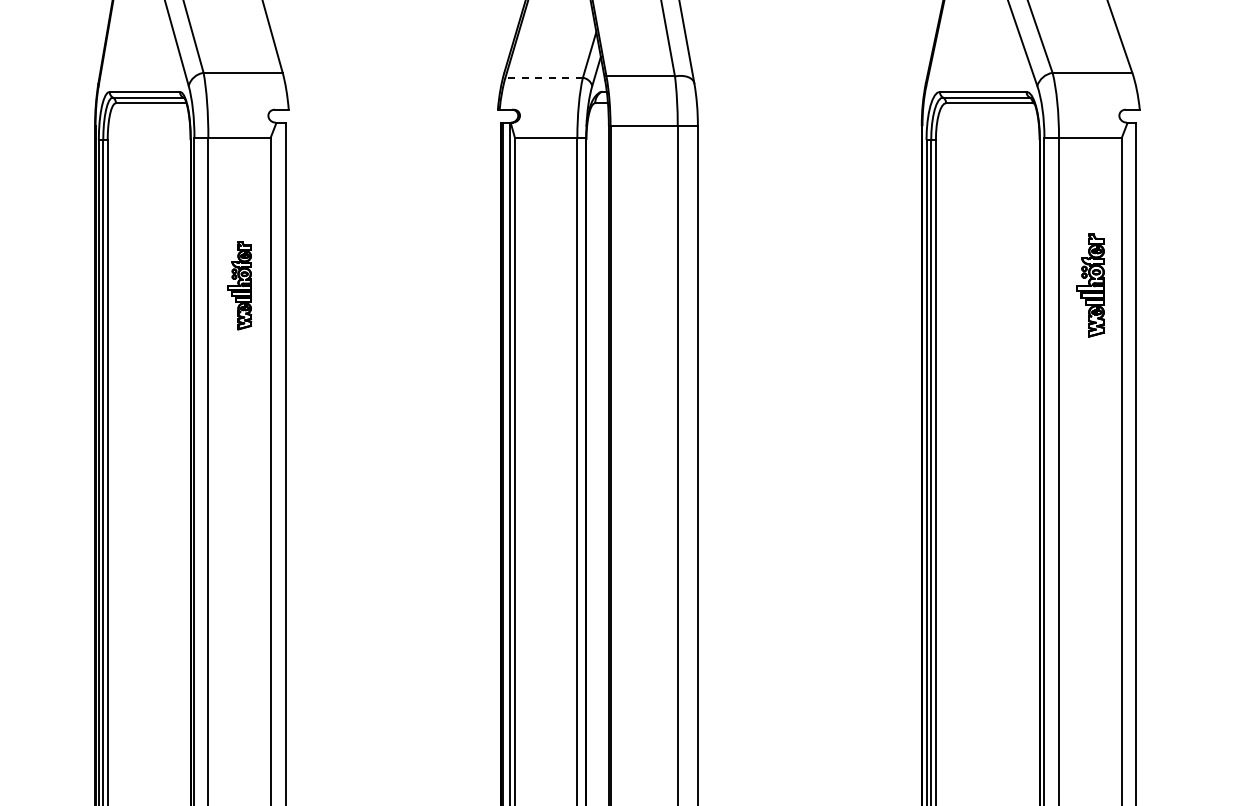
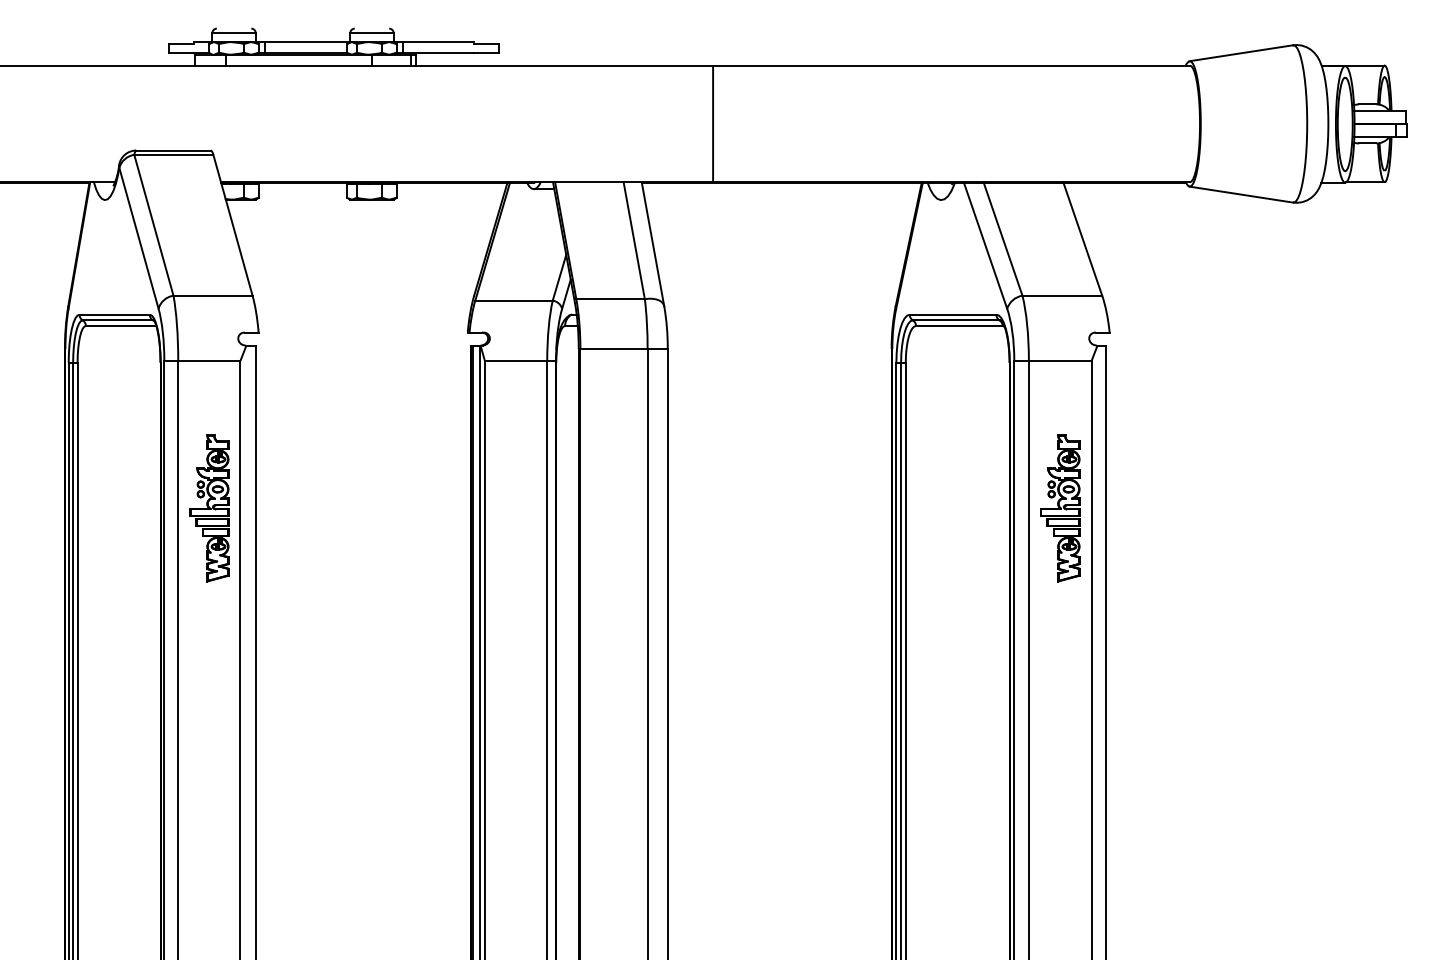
line: (544, 77) -> (514, 300), dashed -> solid
part: (239, 285) -> (209, 508), size x1.67
part: (1090, 285) -> (1060, 508), size x1.43

